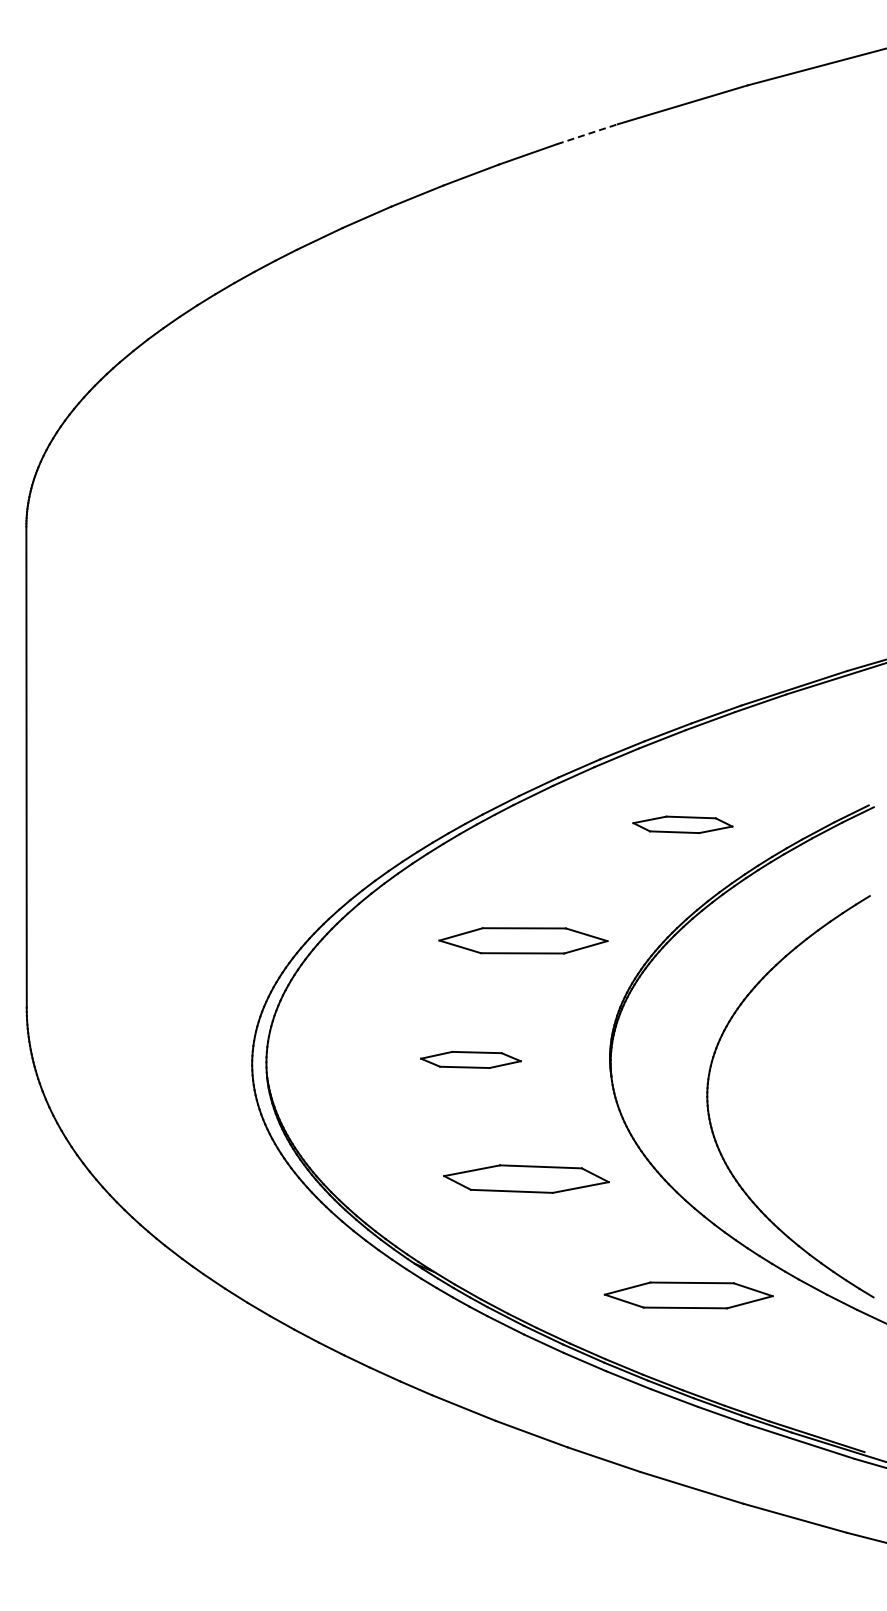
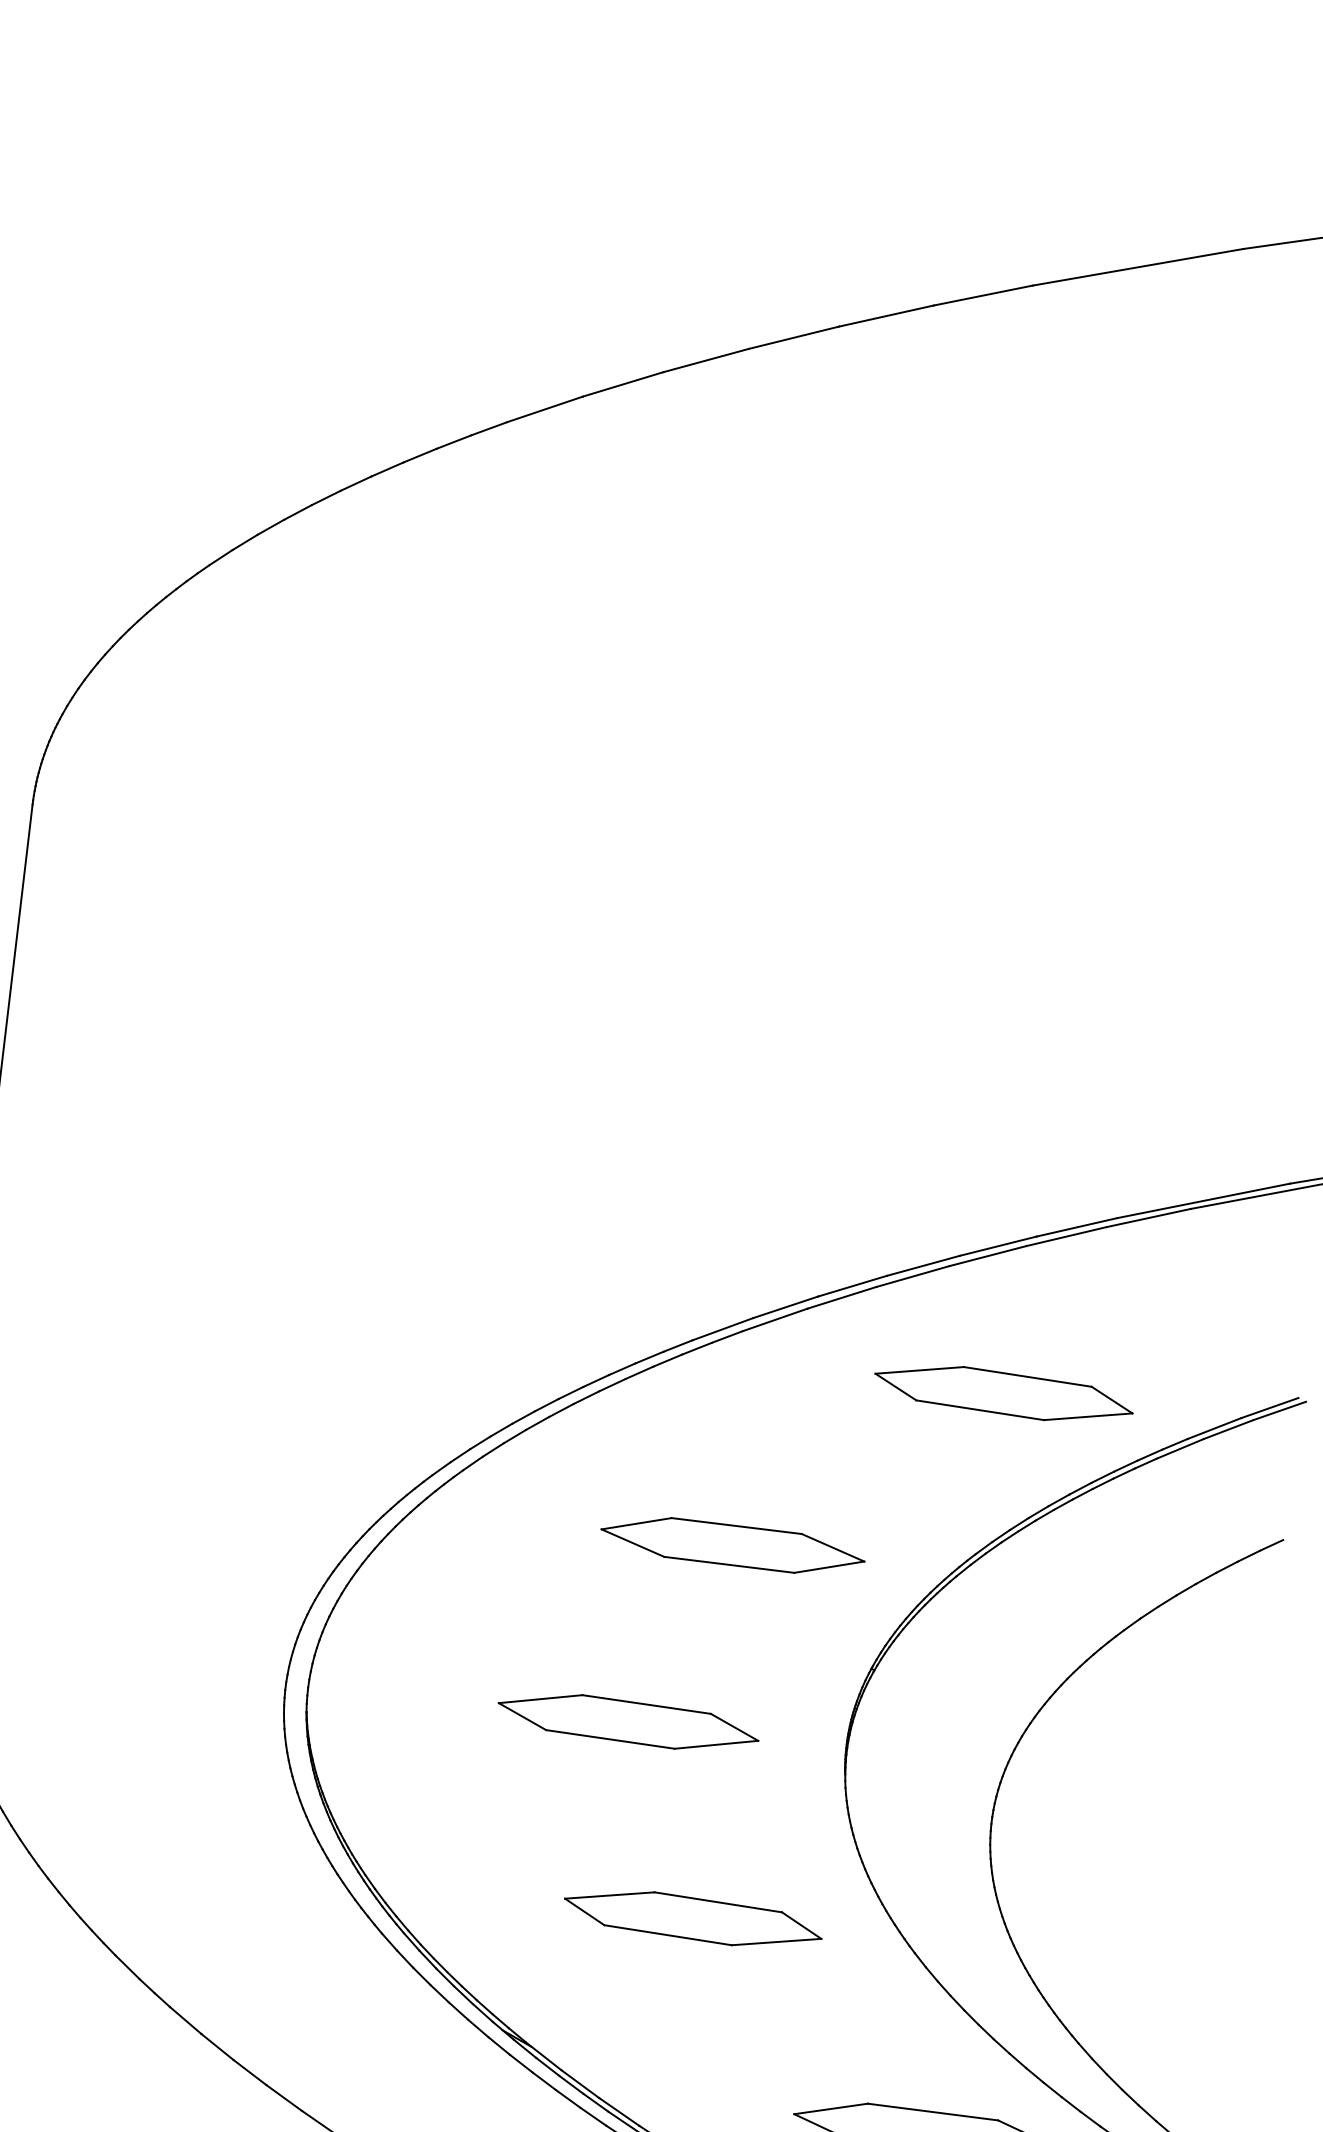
line: (587, 134) -> (983, 295), dashed -> solid
part: (682, 824) -> (1003, 1393), size x1.67
part: (470, 1059) -> (627, 1721), size x1.67

